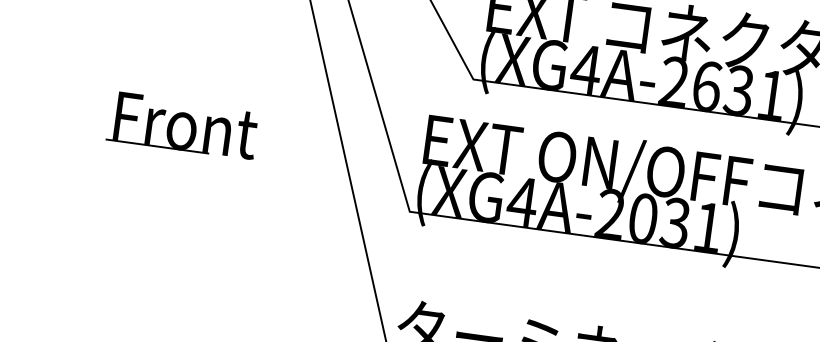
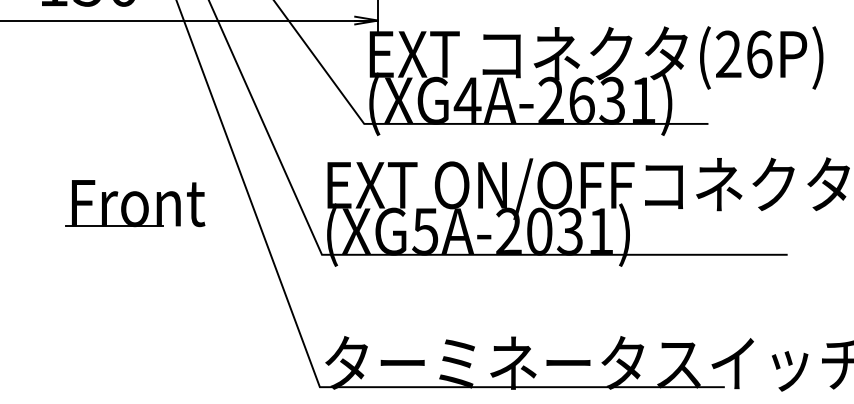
part: (183, 125) -> (135, 203), moved
text: (522, 202) -> (425, 231), (XG4A-2031) -> (XG5A-2031)

